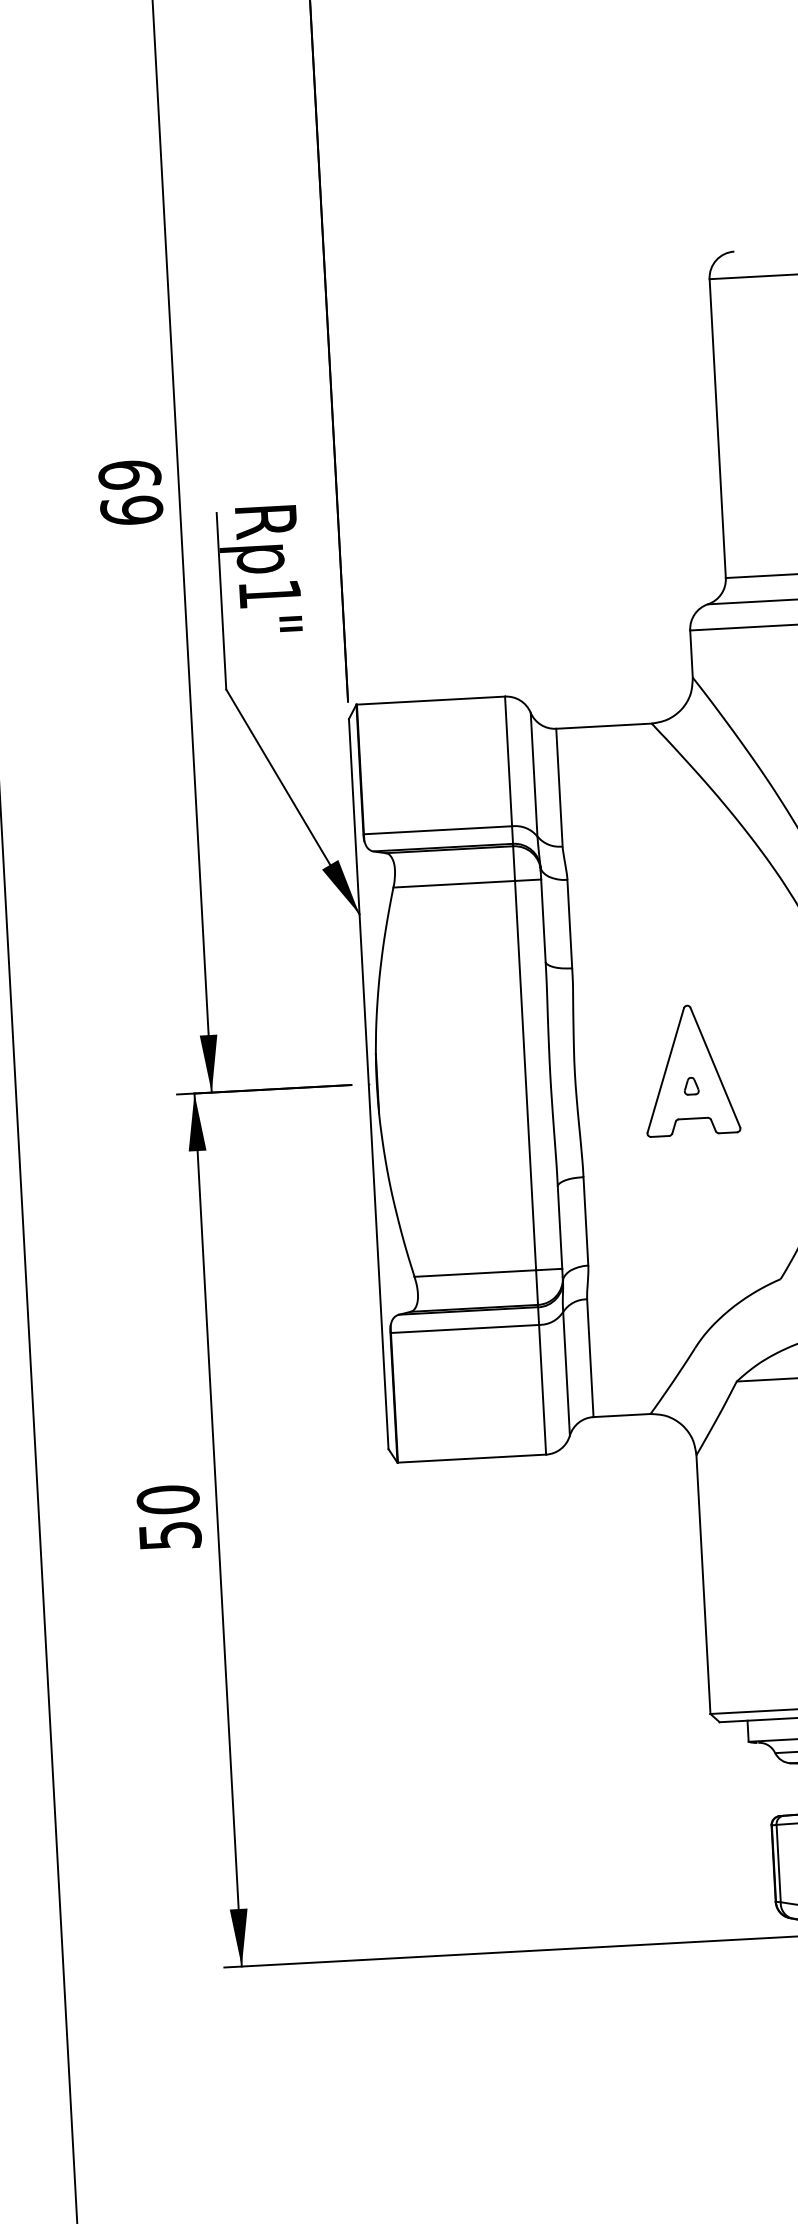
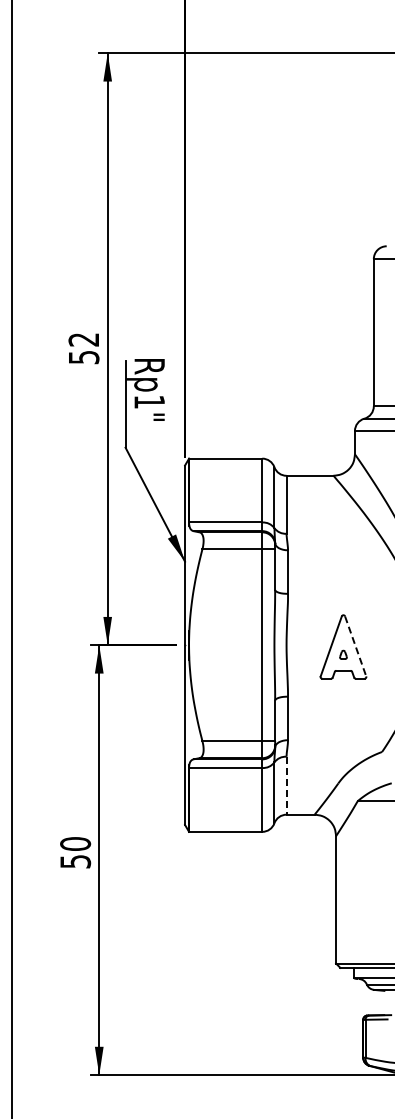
text: (129, 492) -> (83, 348), 69 -> 52
line: (715, 1067) -> (355, 646), solid -> dashed
line: (590, 1359) -> (286, 786), solid -> dashed

